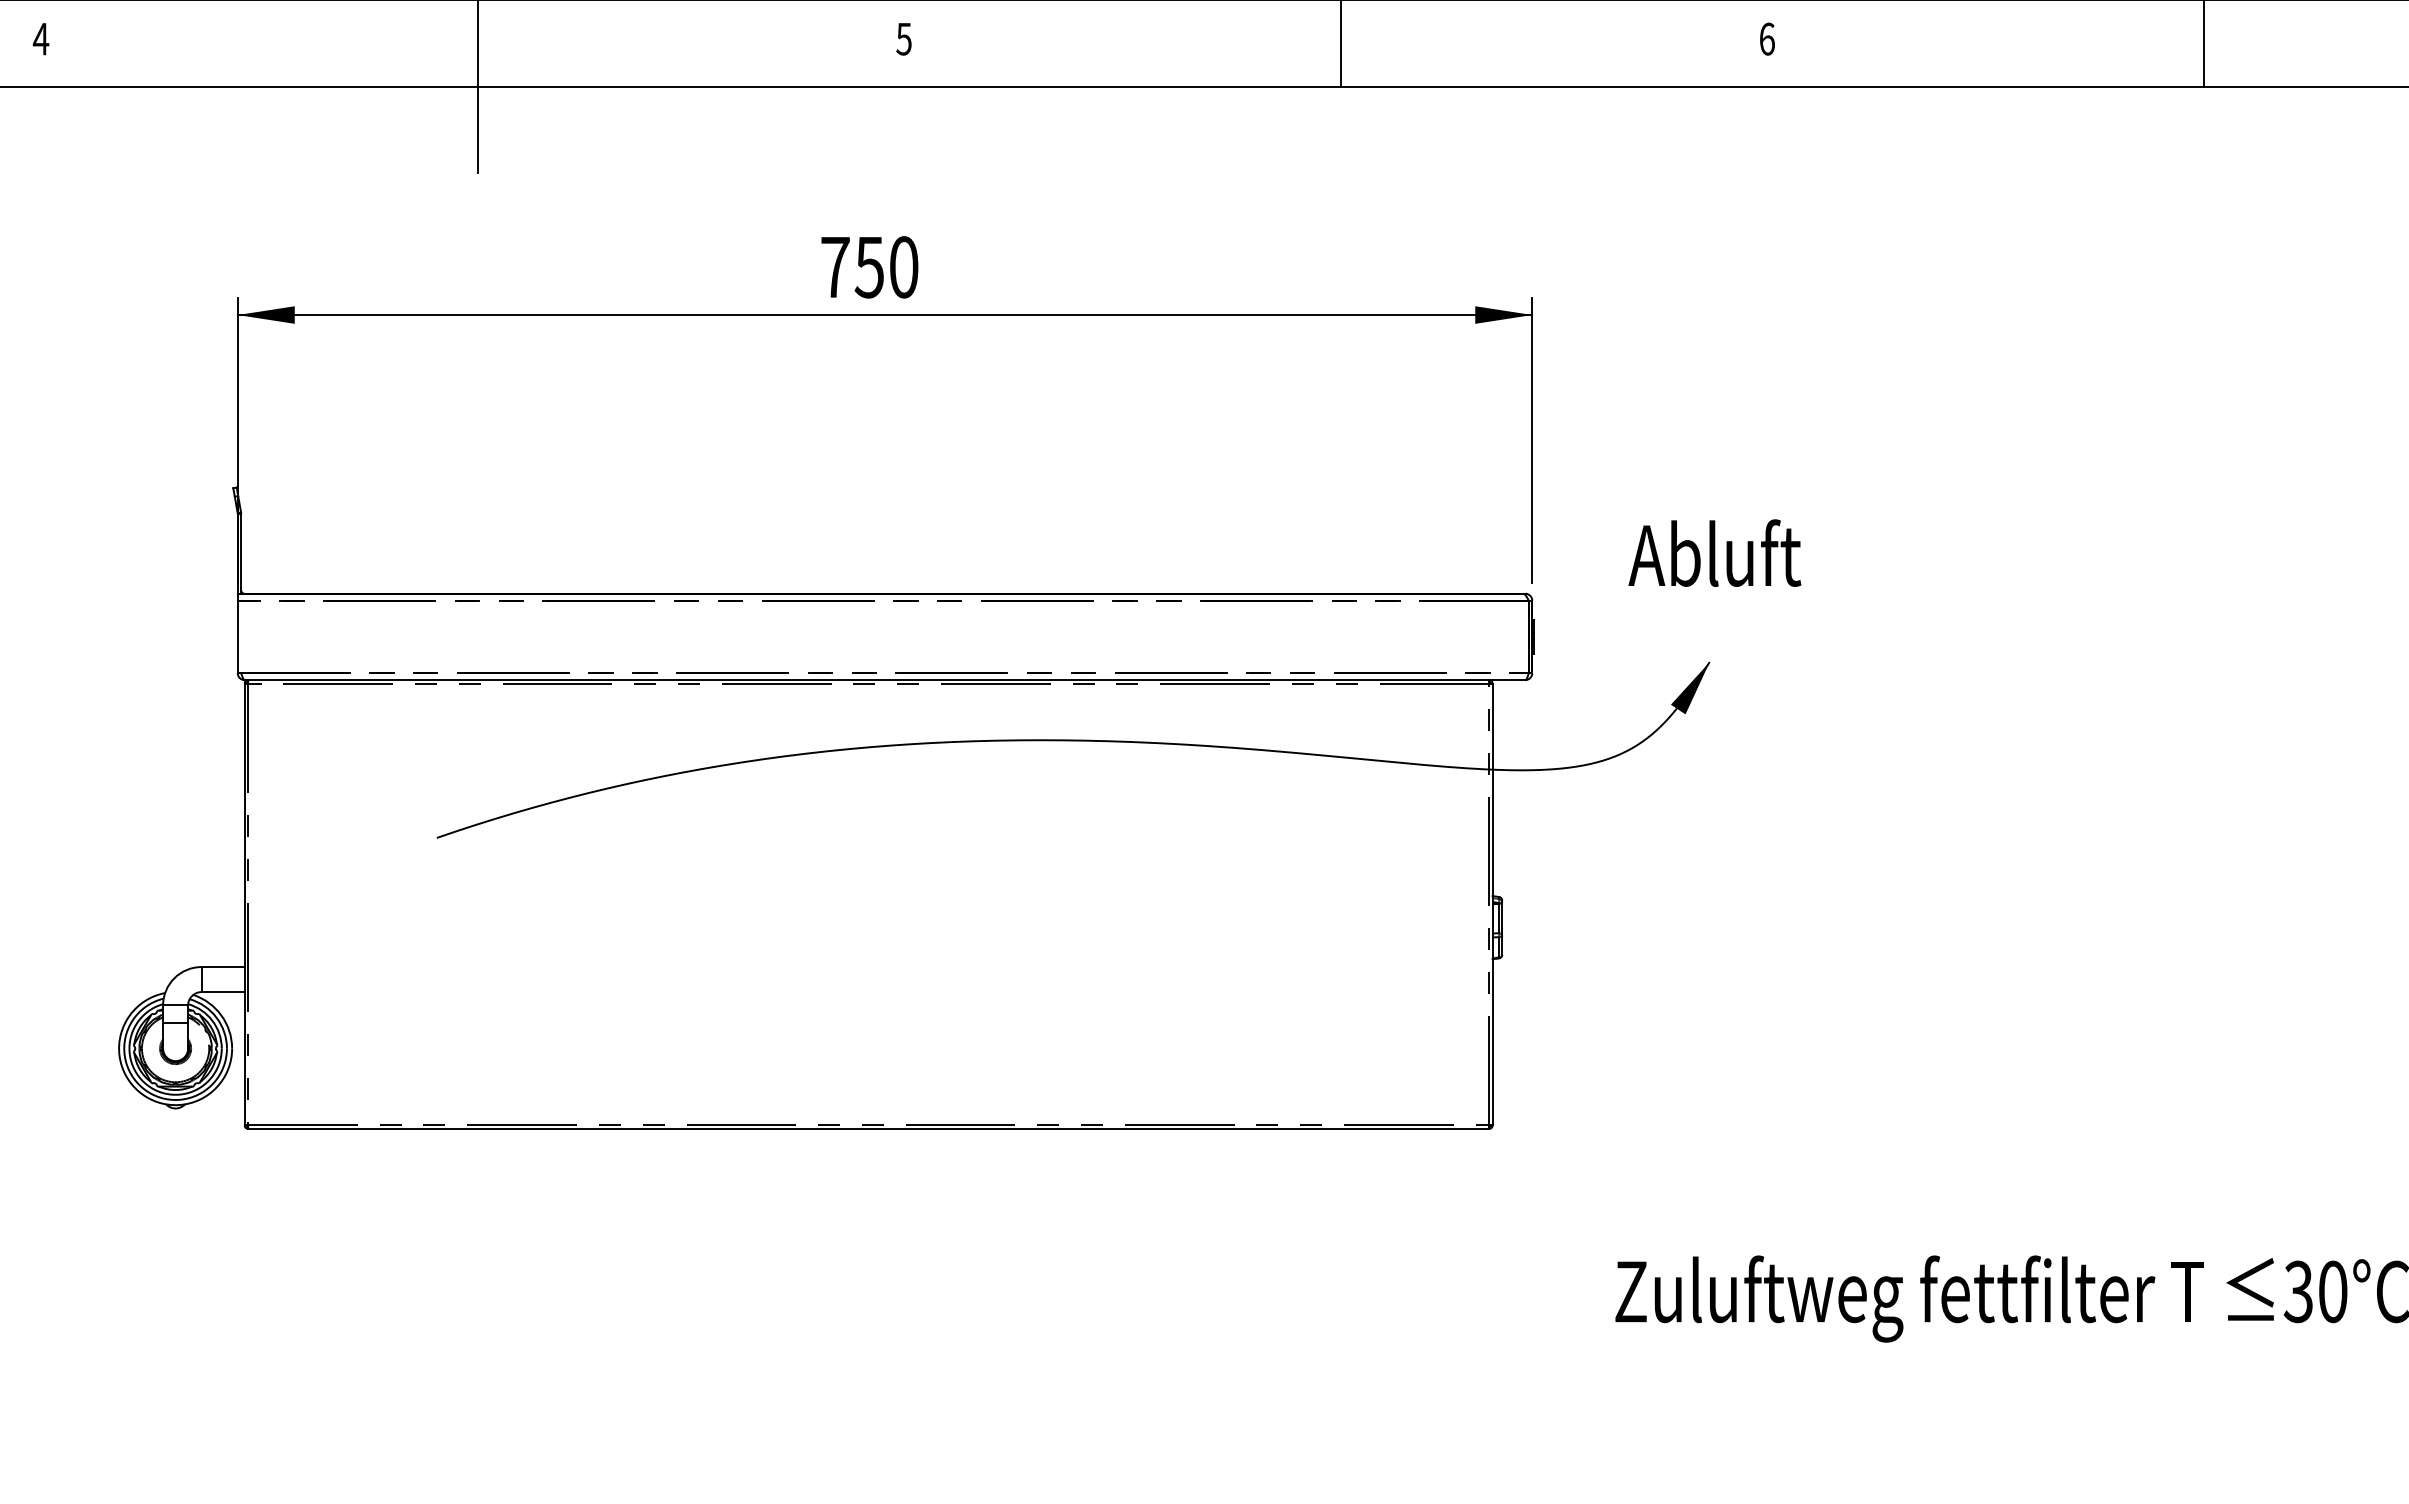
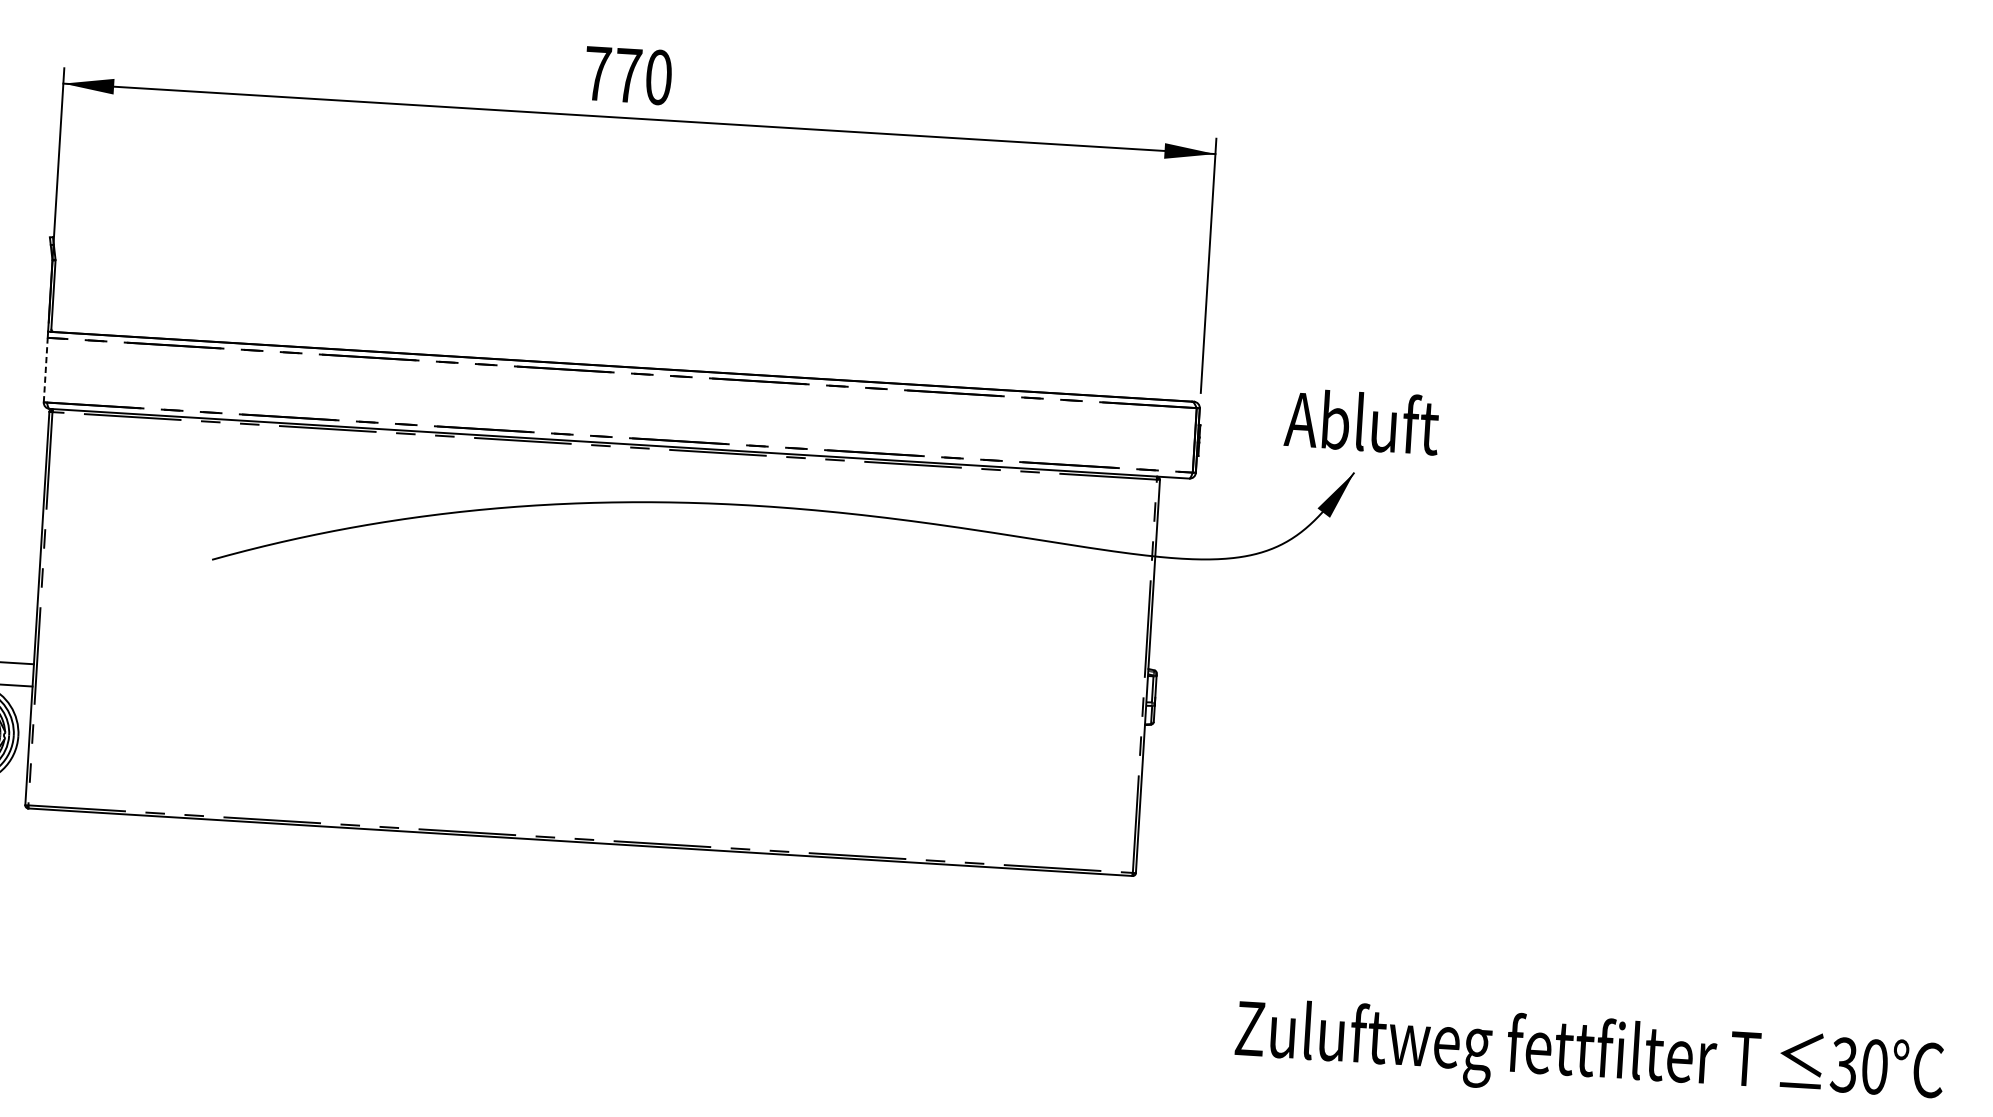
text: (869, 267) -> (628, 75), 750 -> 770
text: (1714, 552) -> (1361, 420), moved
line: (237, 636) -> (45, 369), solid -> dashed

